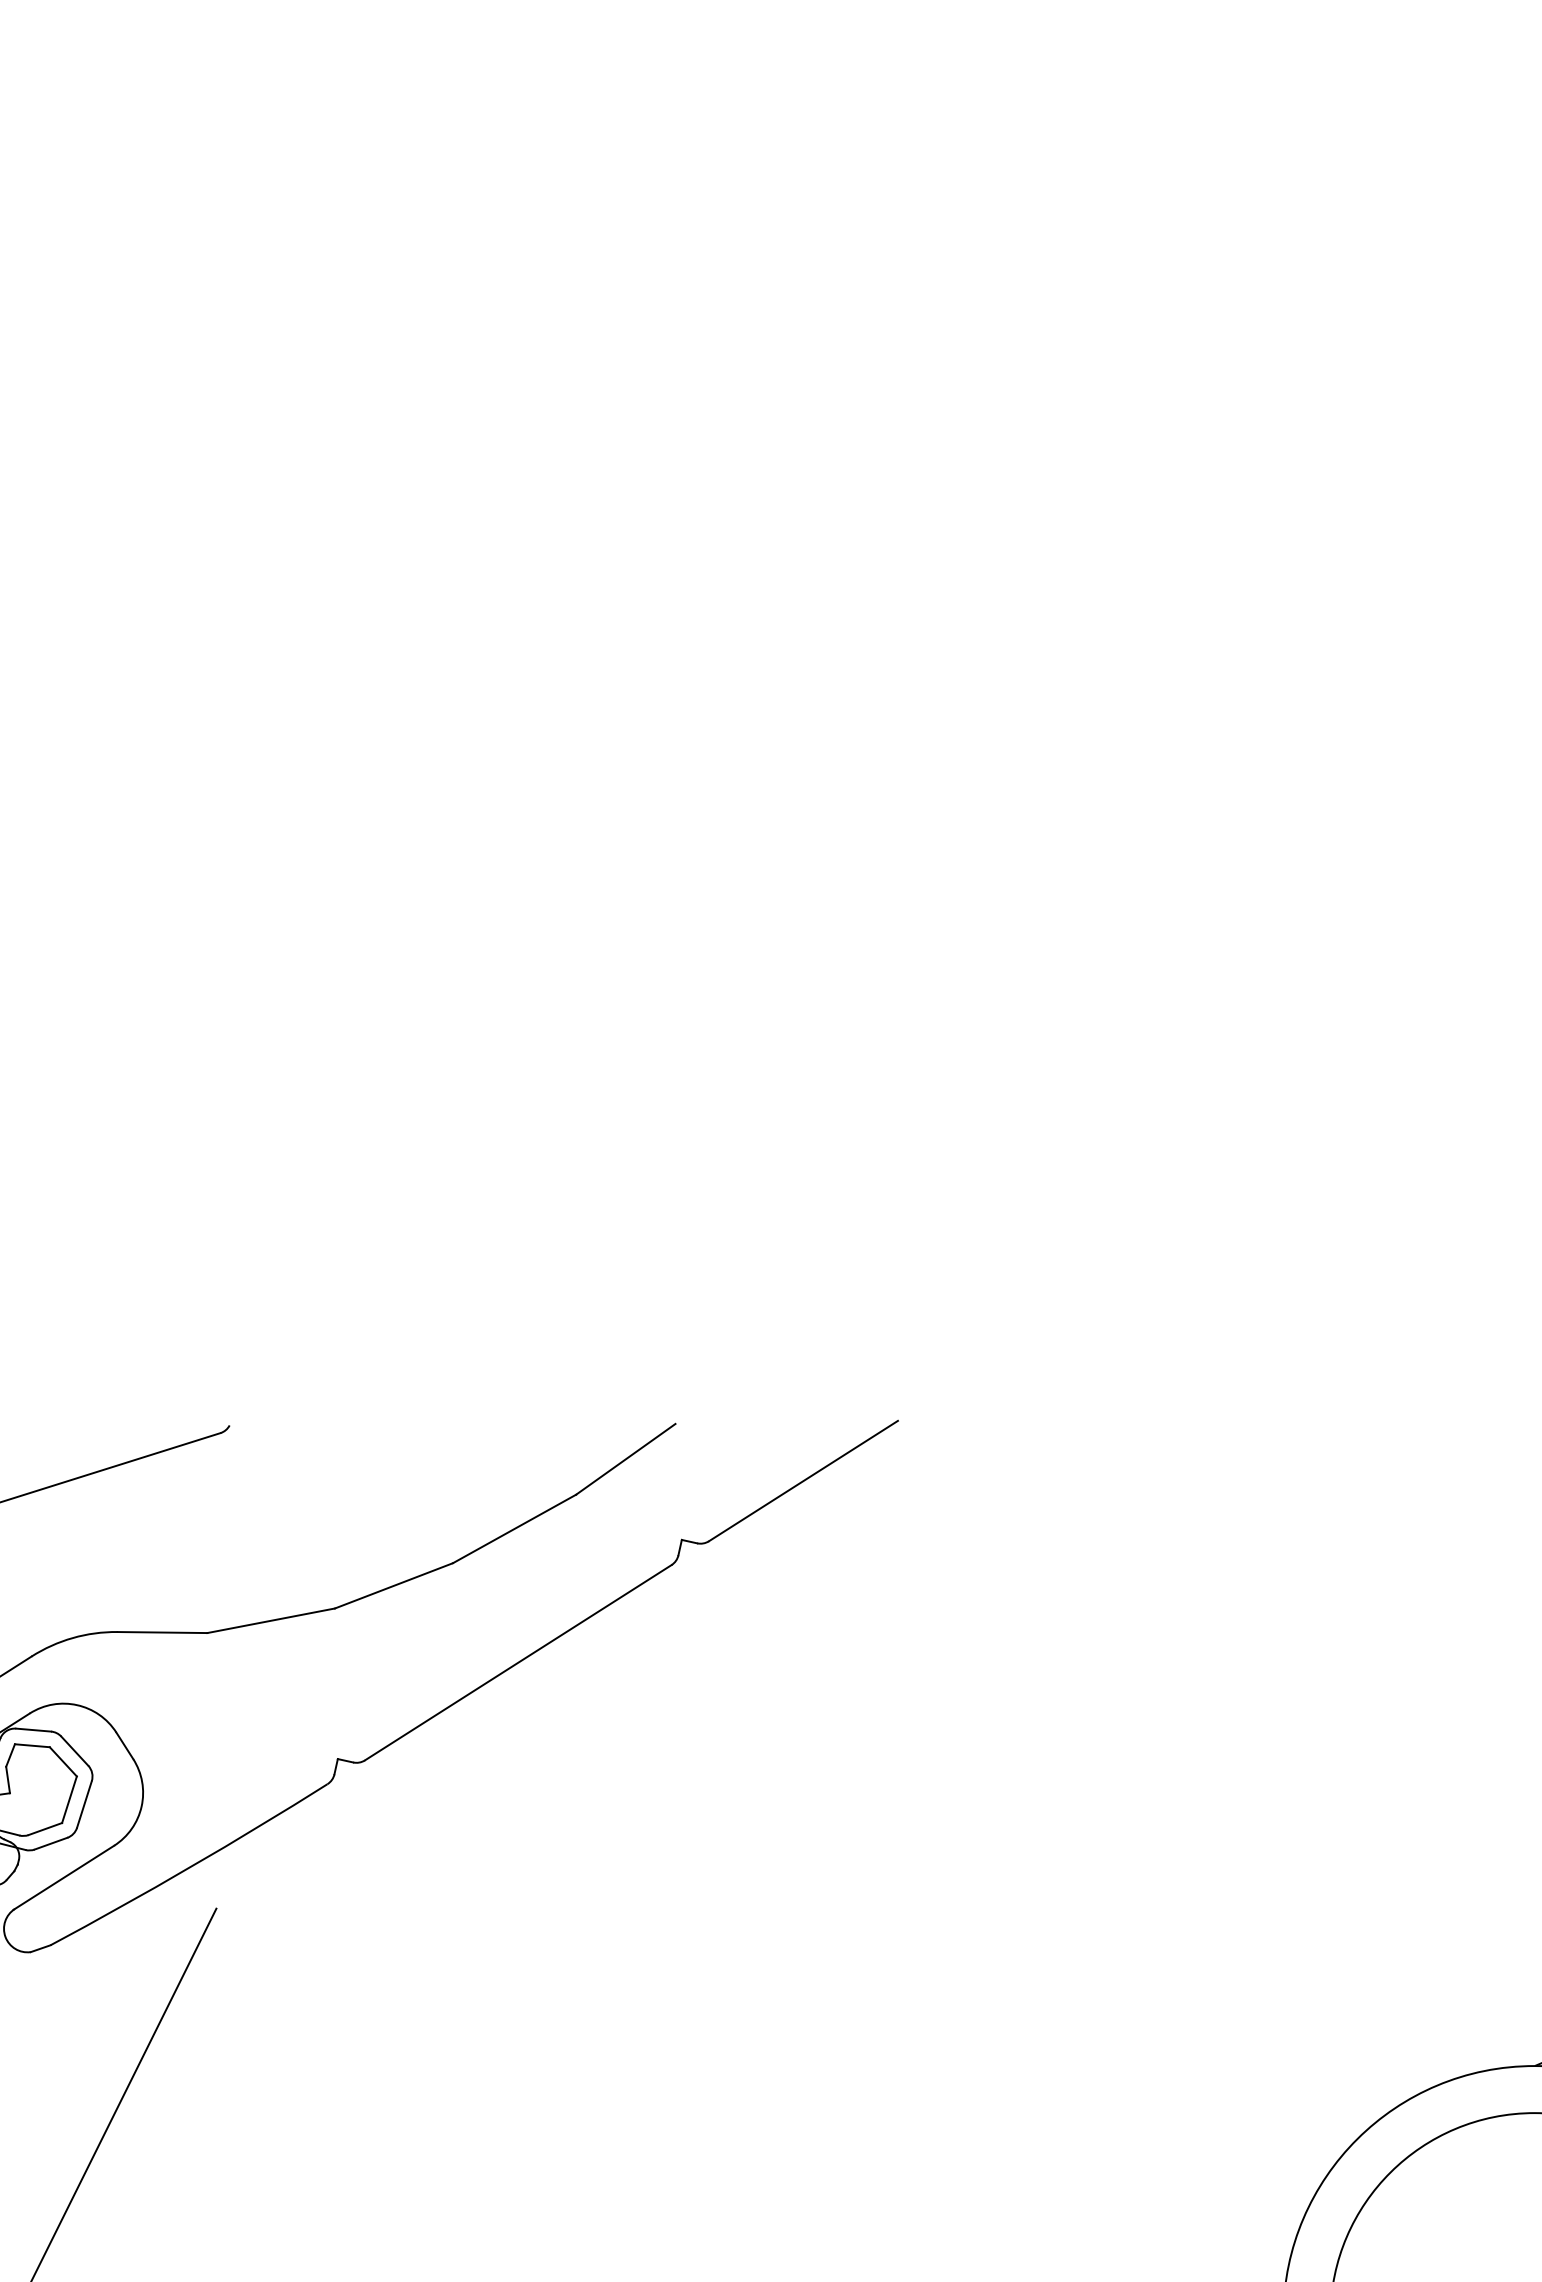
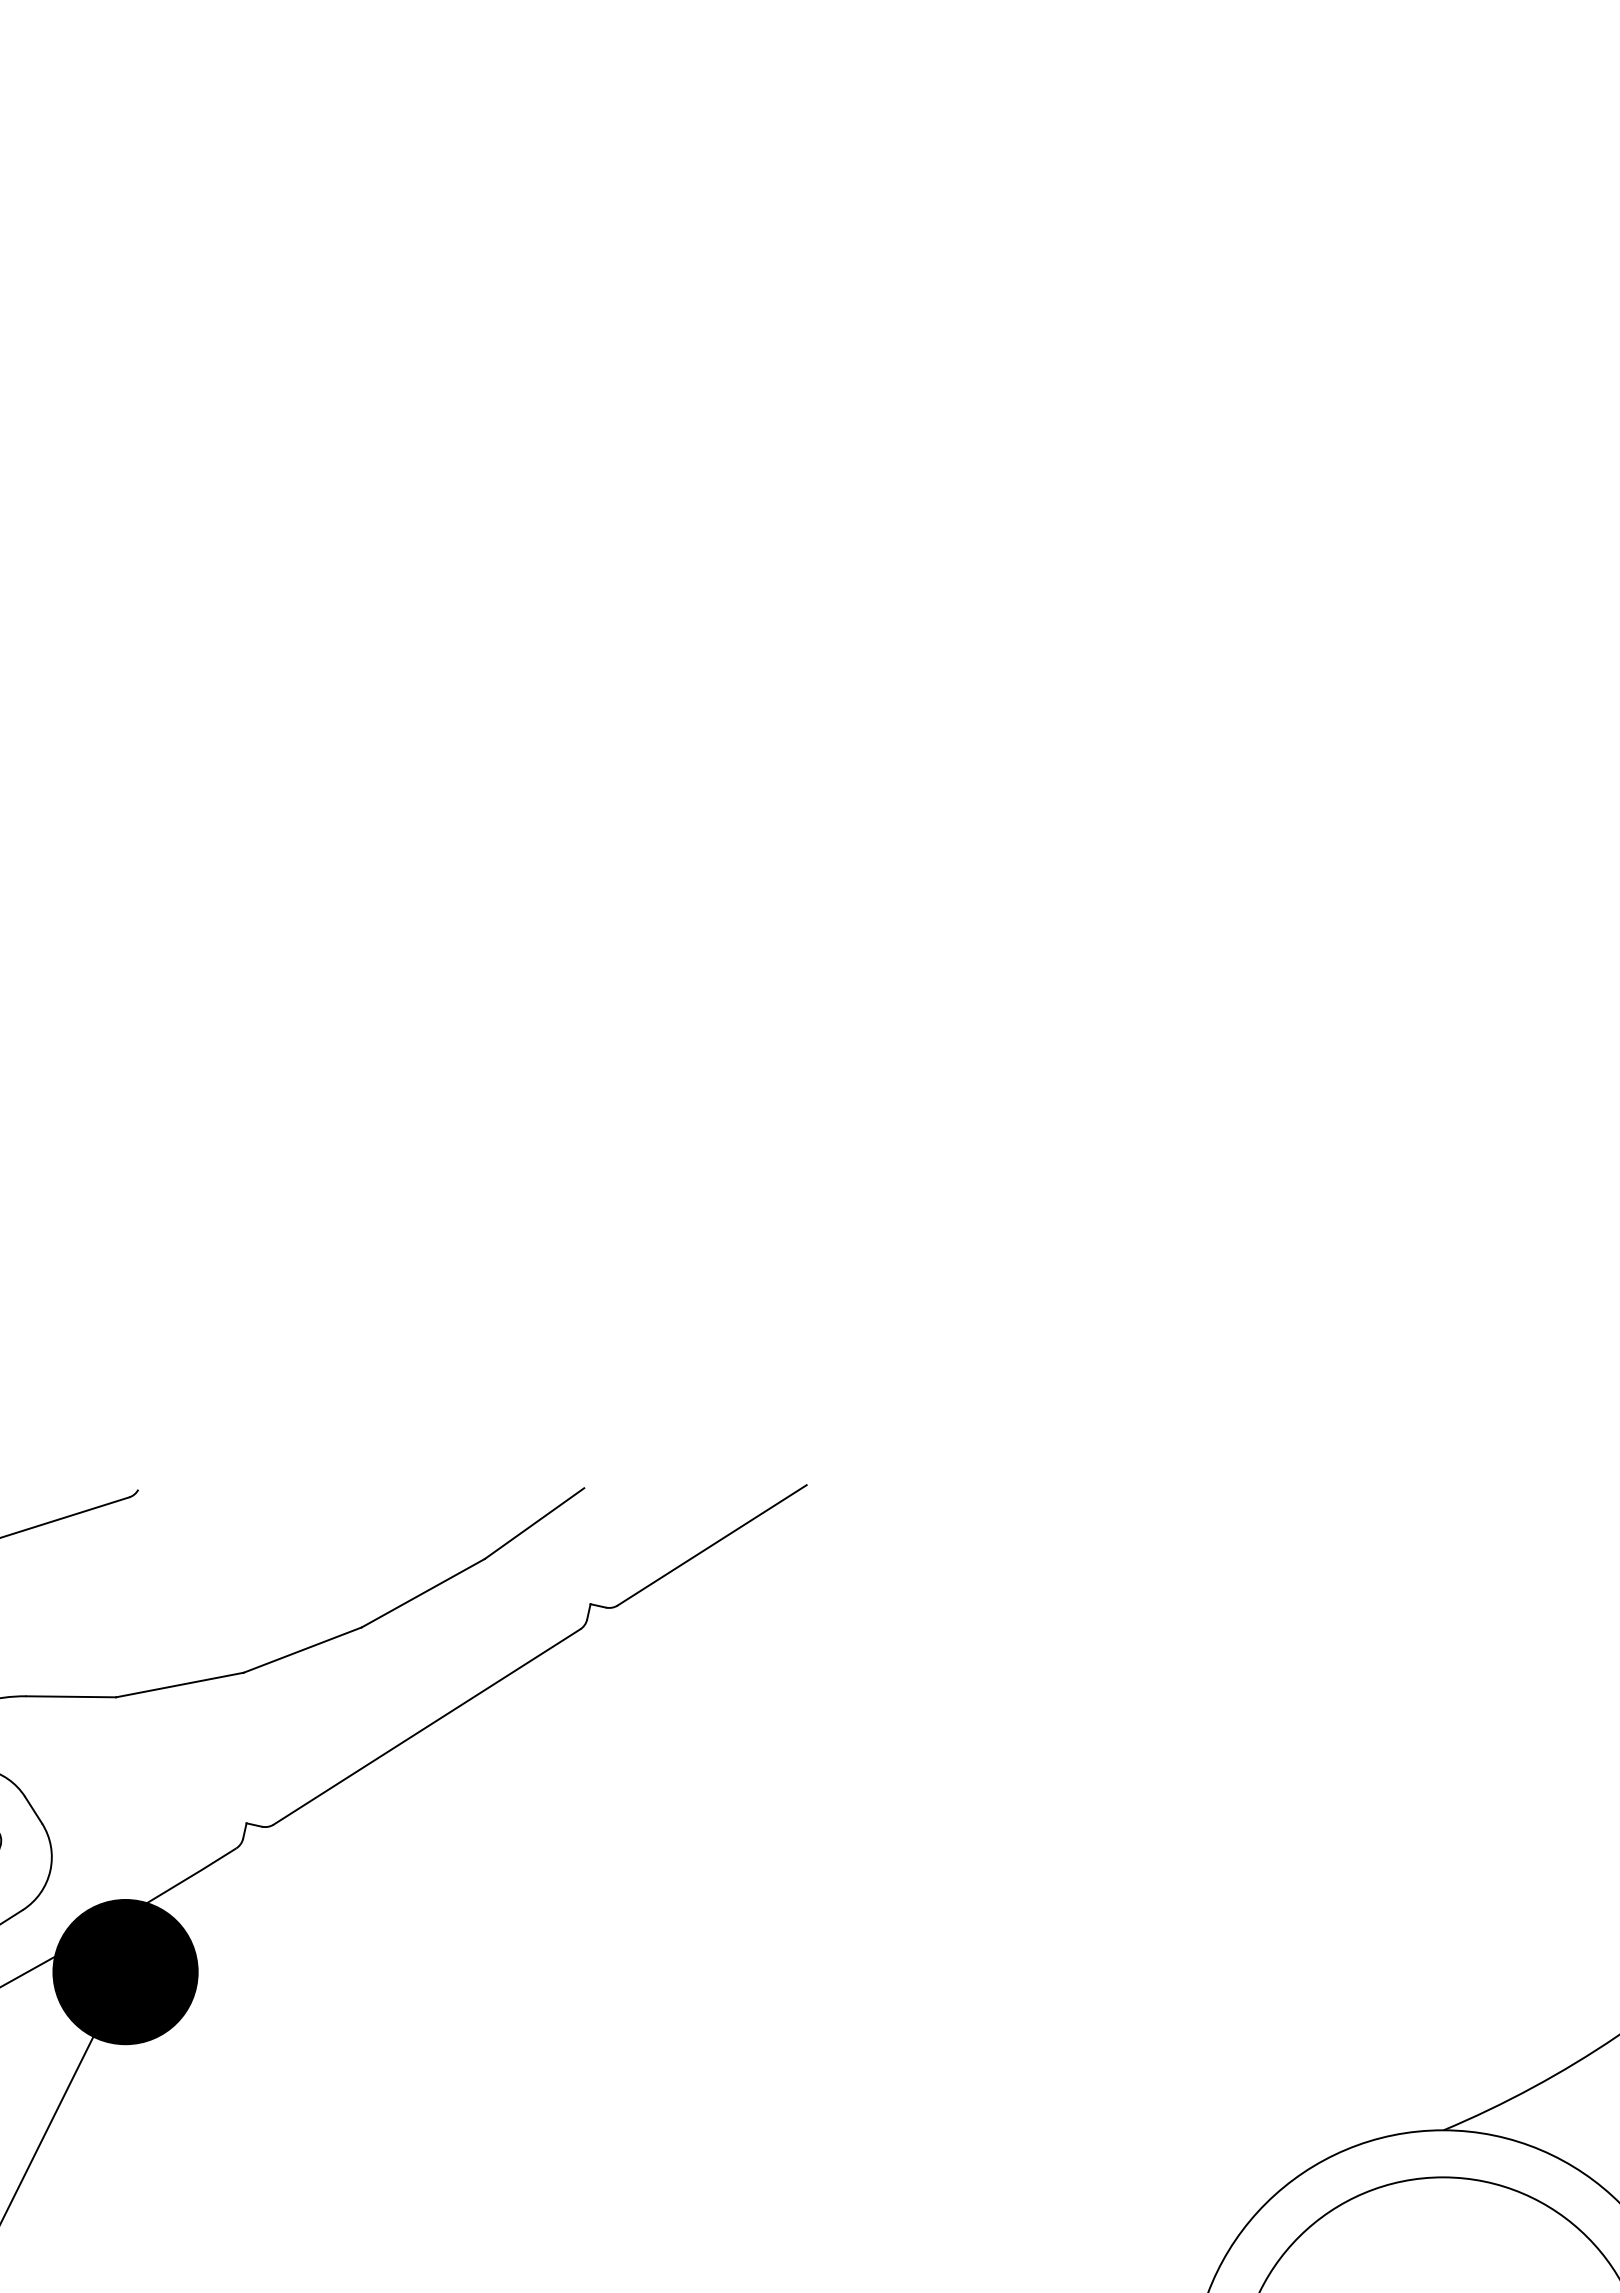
fill: (216, 1908) -> (125, 1972), added

